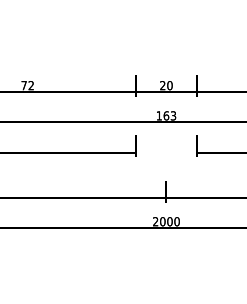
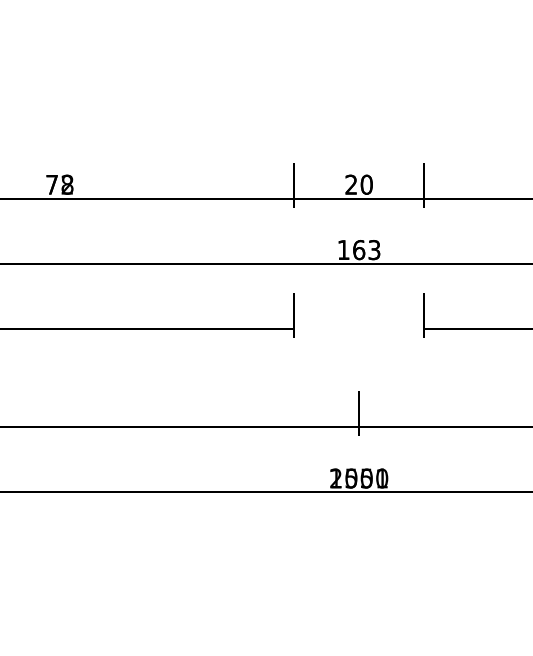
text: (30, 85) -> (65, 184), 72 -> 78
text: (166, 221) -> (359, 478), 2000 -> 1551

